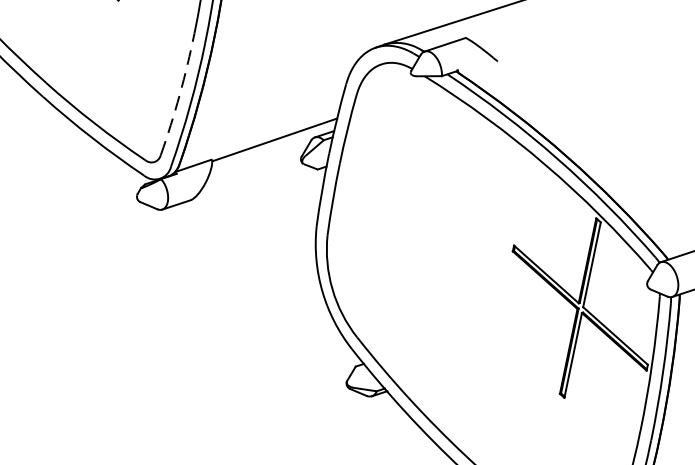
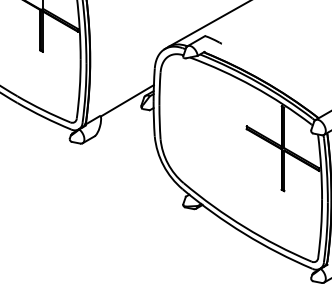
arc: (179, 95) -> (79, 89), dashed -> solid

